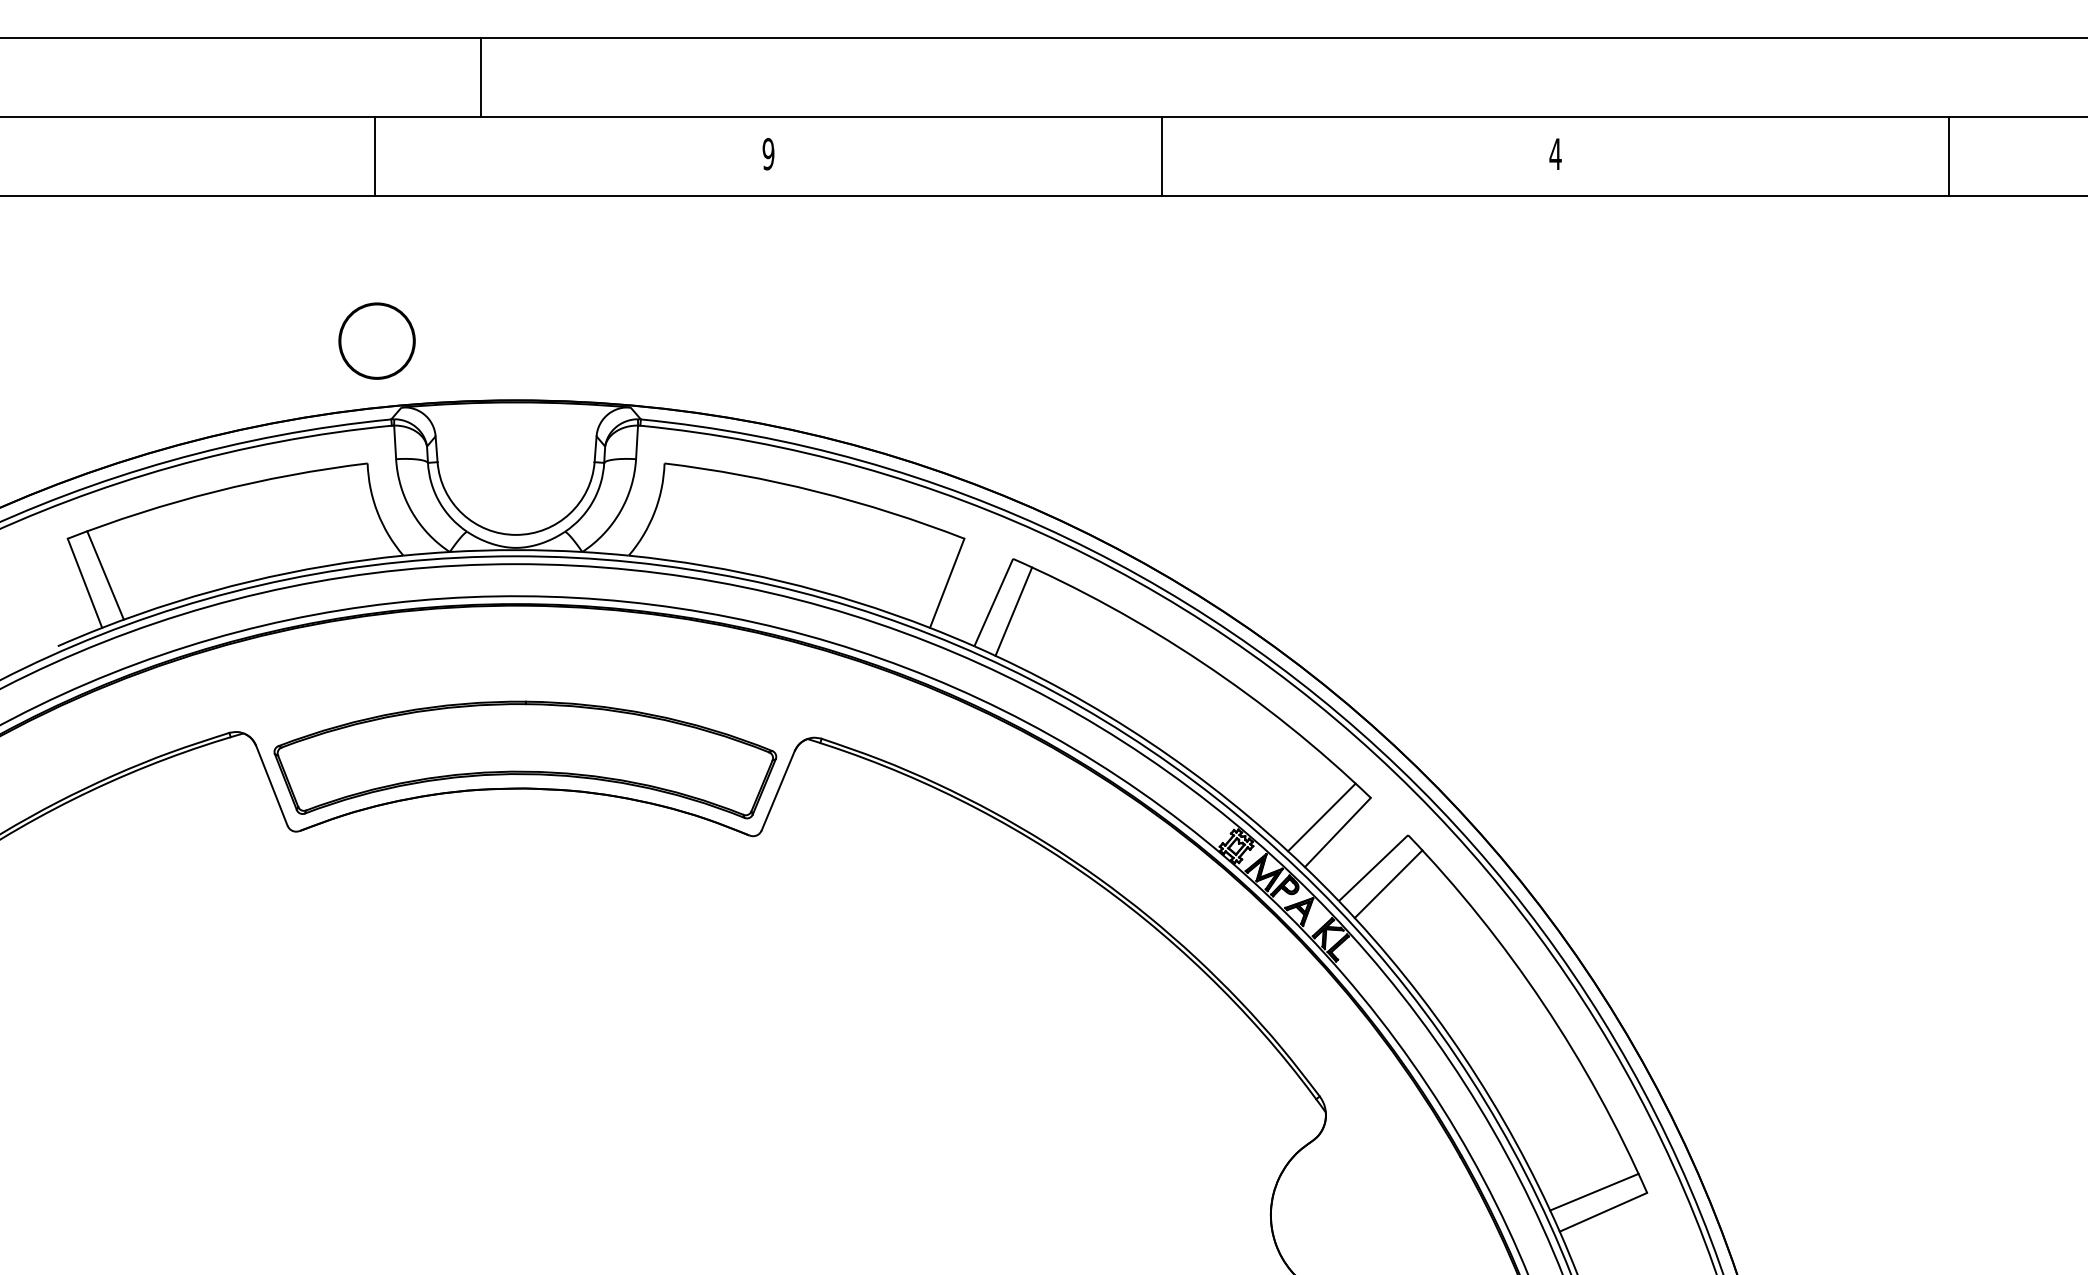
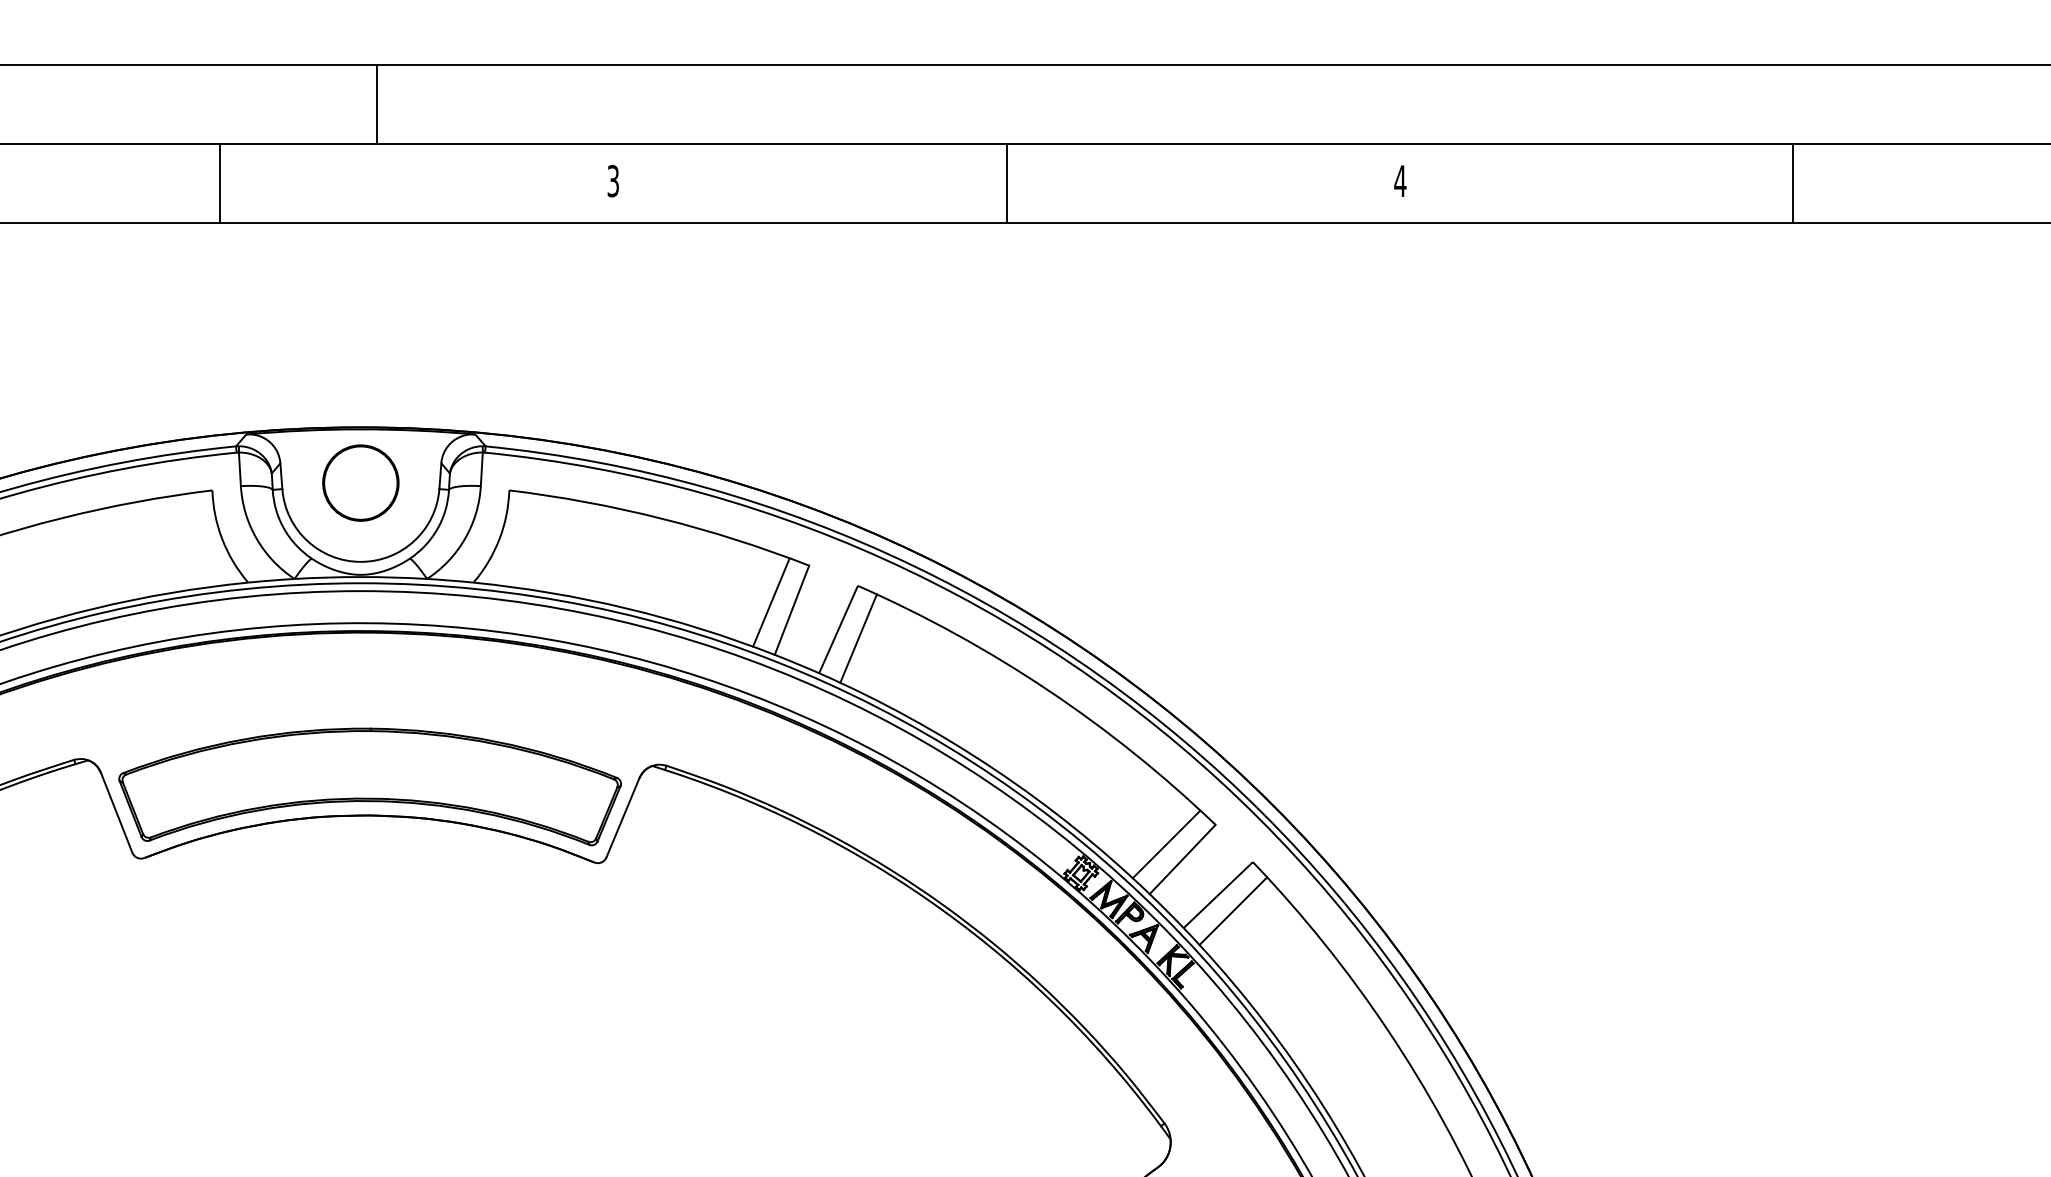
line: (481, 77) -> (377, 104), moved
text: (768, 154) -> (613, 181), 9 -> 3
circle: (376, 340) -> (360, 482), moved
line: (926, 575) -> (771, 602), added

